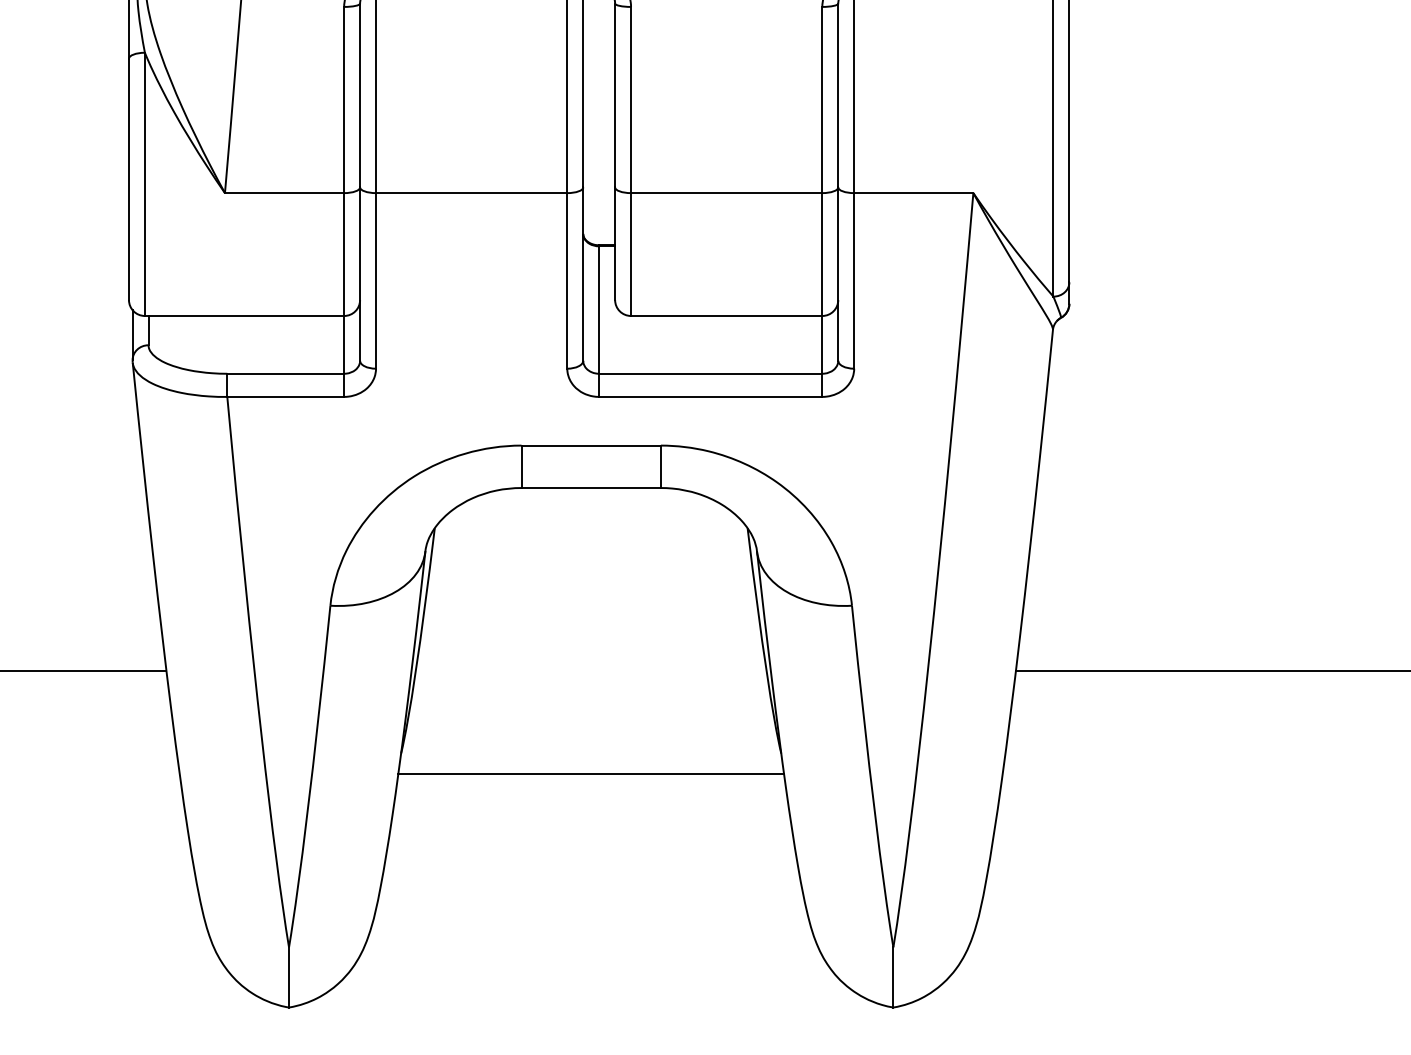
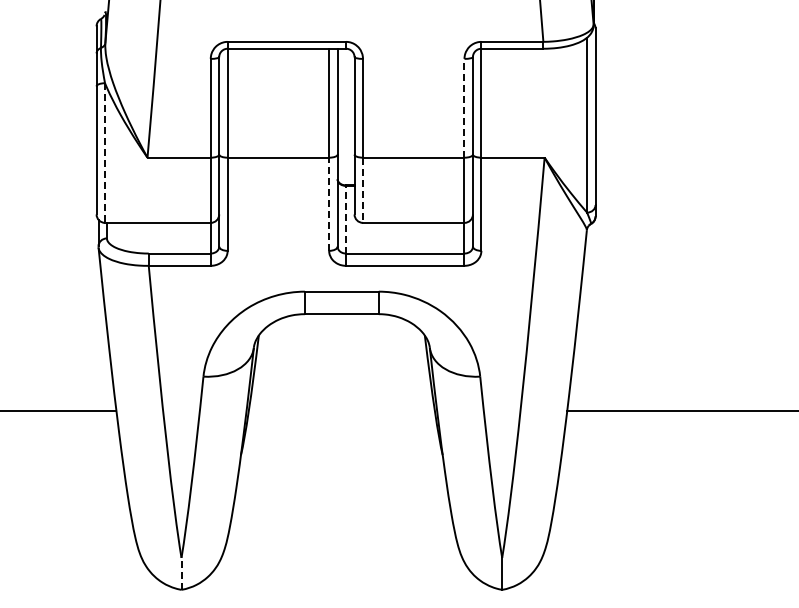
line: (822, 98) -> (464, 107), solid -> dashed
line: (145, 185) -> (105, 153), solid -> dashed
line: (632, 254) -> (363, 190), solid -> dashed
line: (567, 281) -> (329, 204), solid -> dashed
line: (599, 309) -> (346, 219), solid -> dashed
line: (590, 775) -> (341, 466), removed
line: (289, 976) -> (181, 573), solid -> dashed

